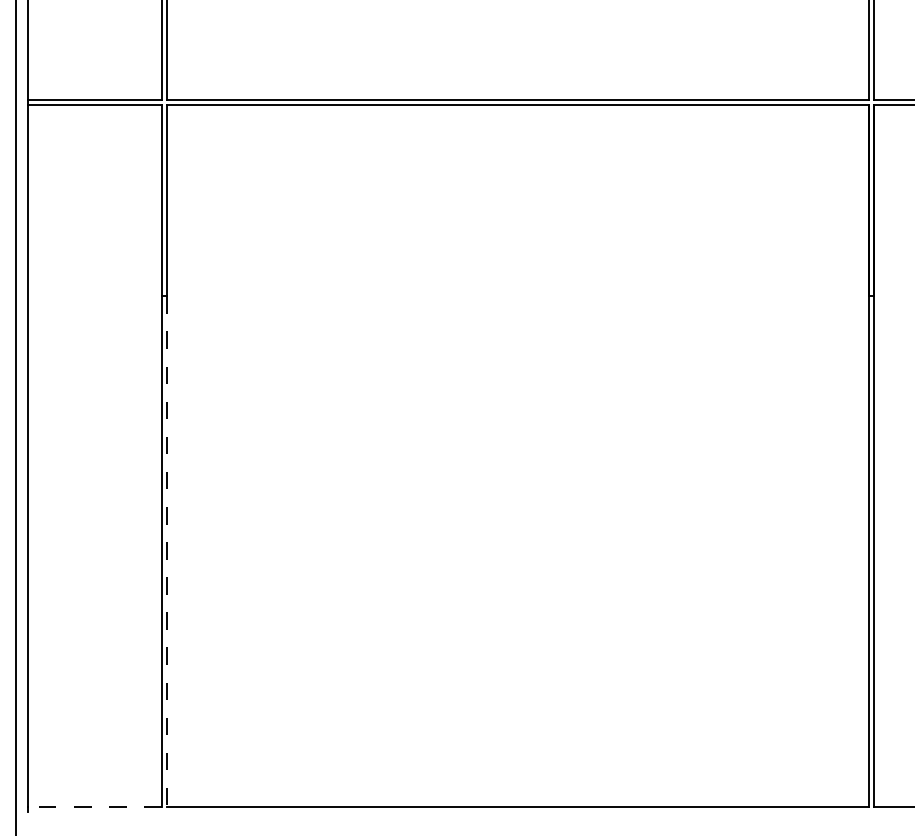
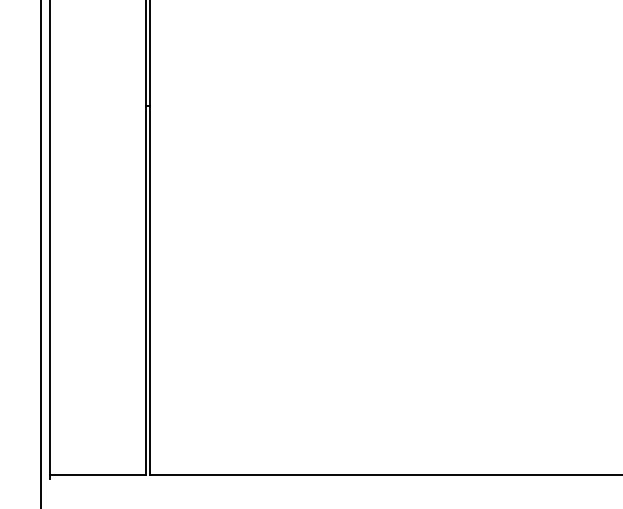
line: (167, 552) -> (150, 291), dashed -> solid
line: (95, 807) -> (98, 475), dashed -> solid

